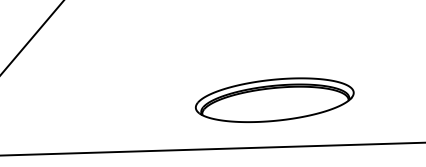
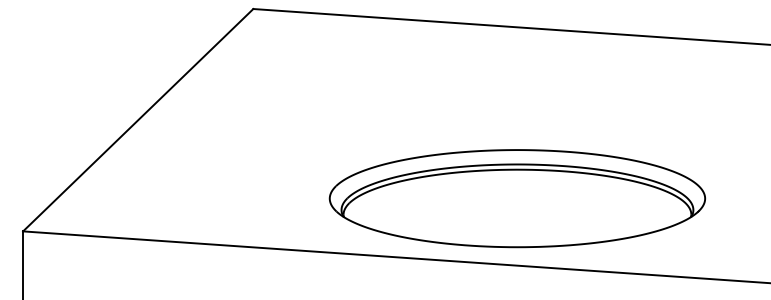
part: (274, 100) -> (516, 198), size x1.67

